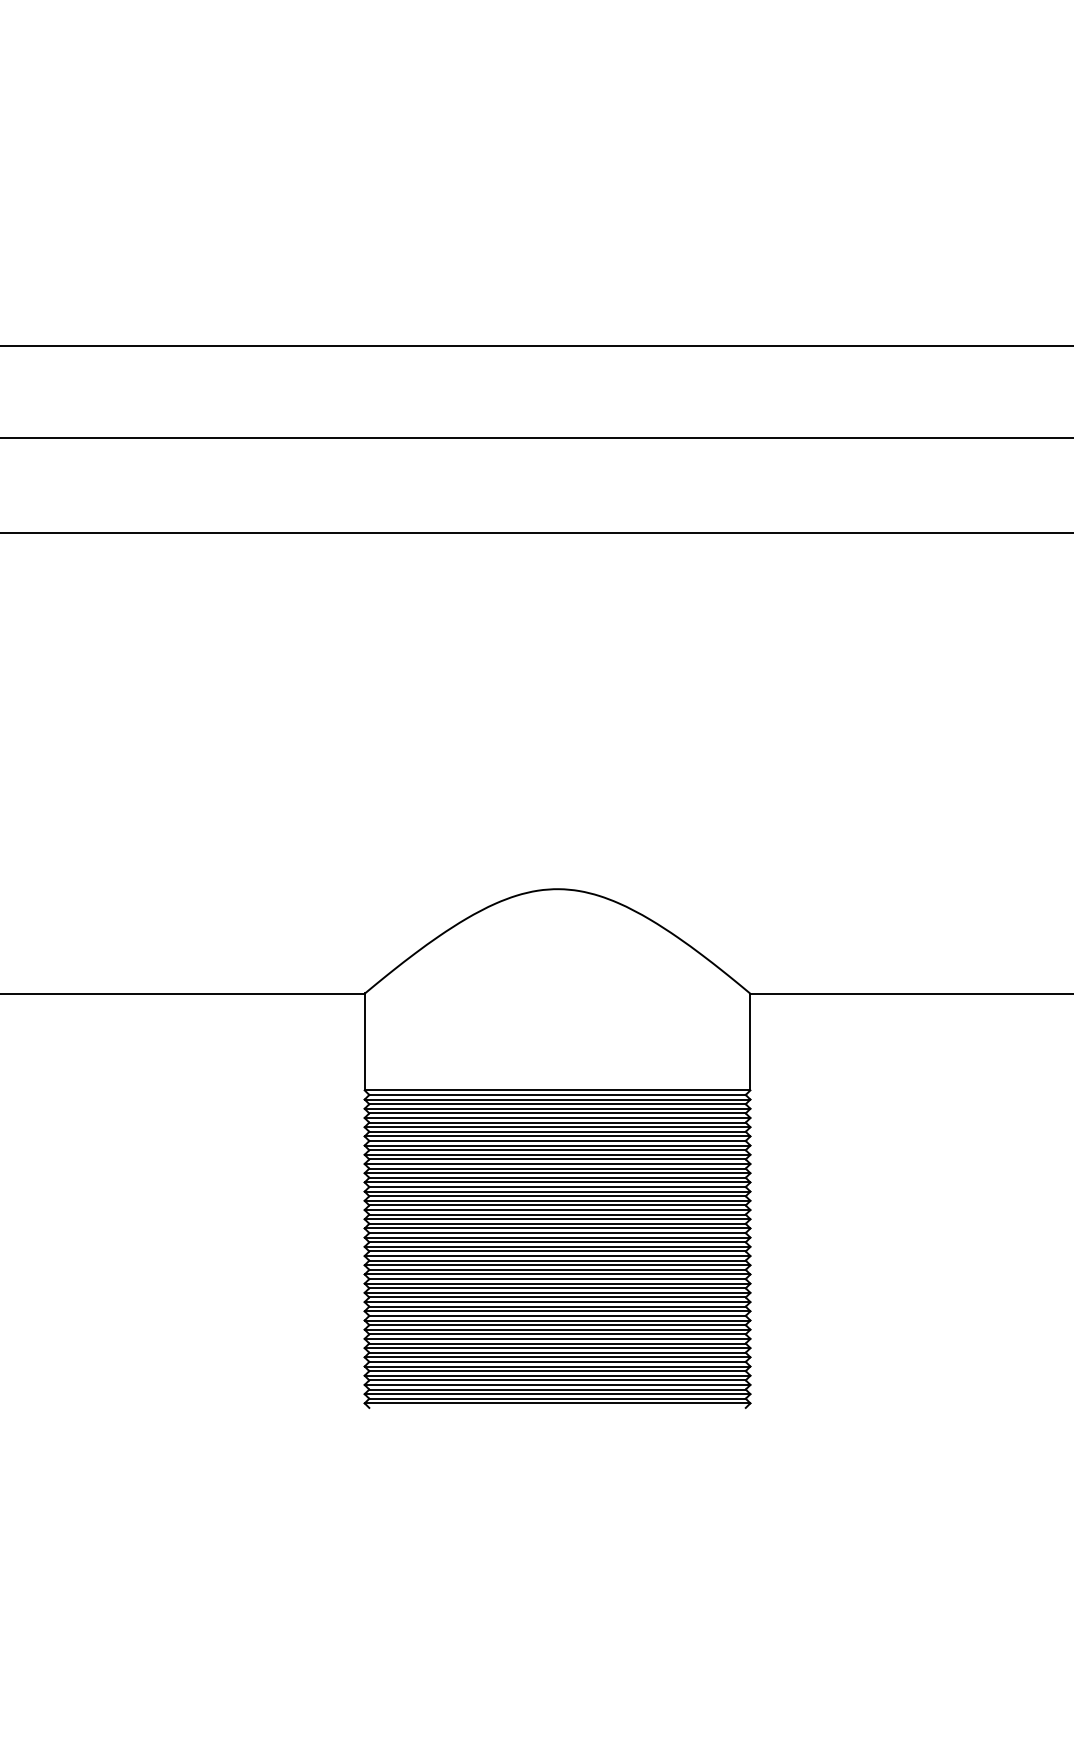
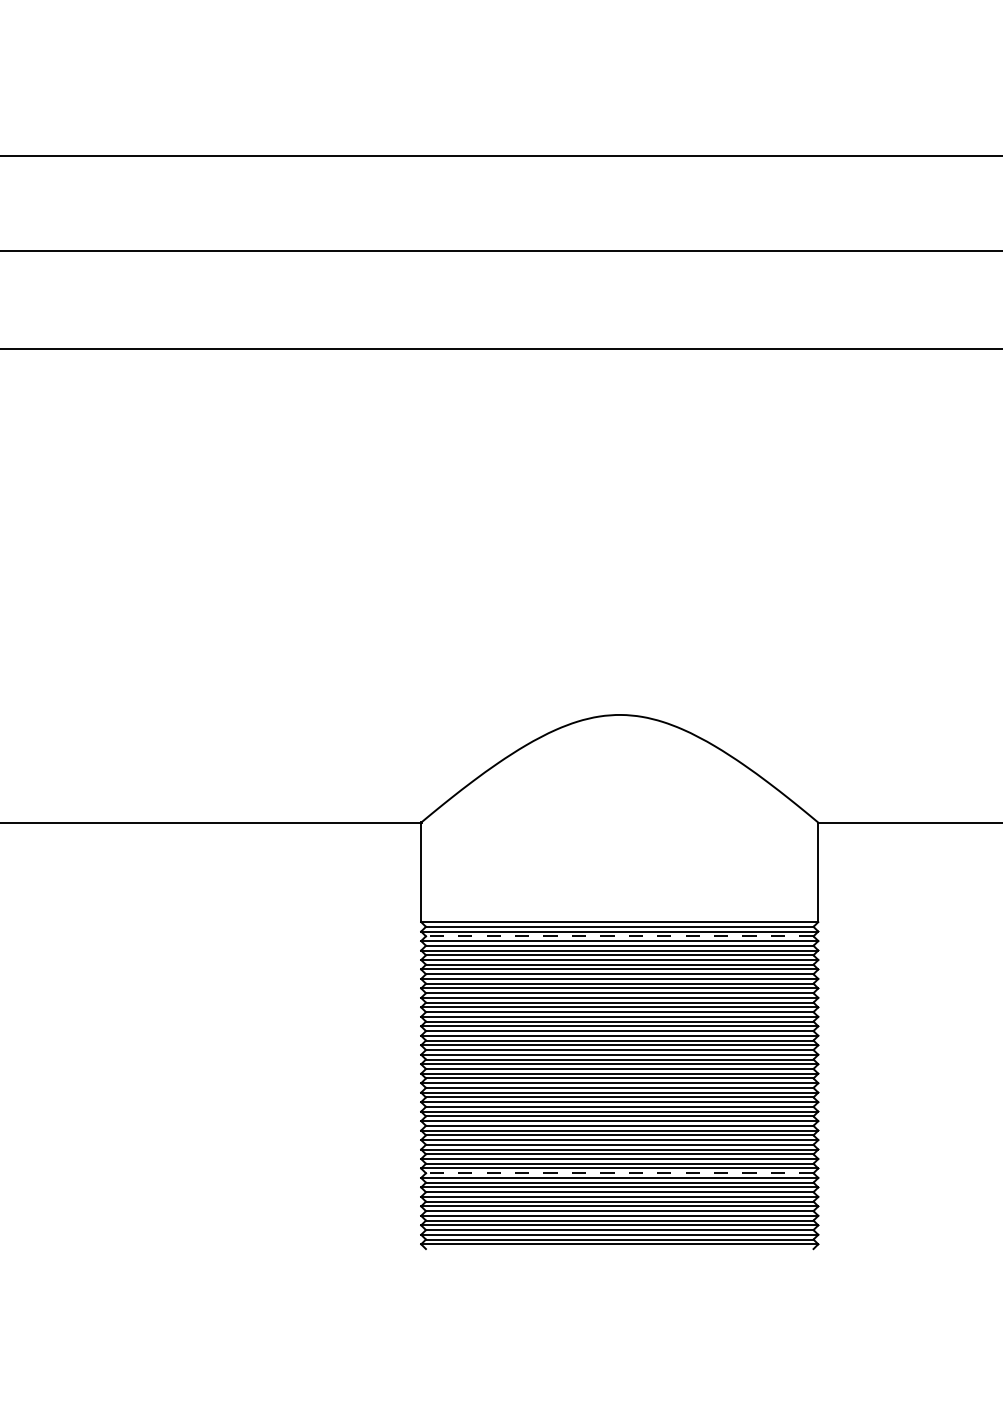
line: (557, 1104) -> (619, 936), solid -> dashed
line: (557, 1334) -> (619, 1173), solid -> dashed

